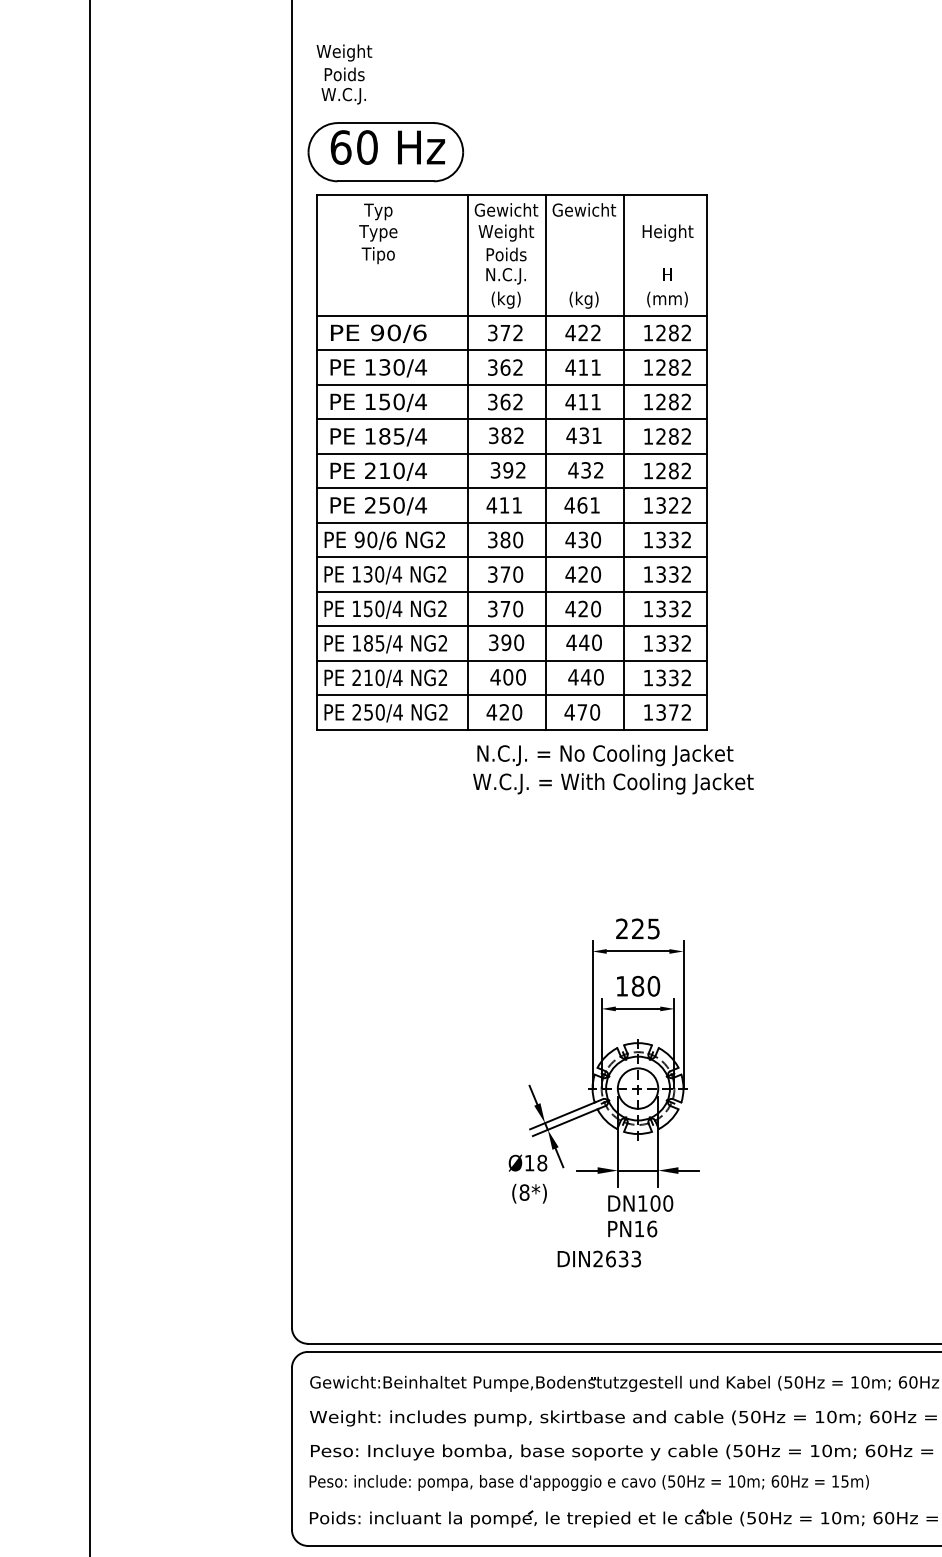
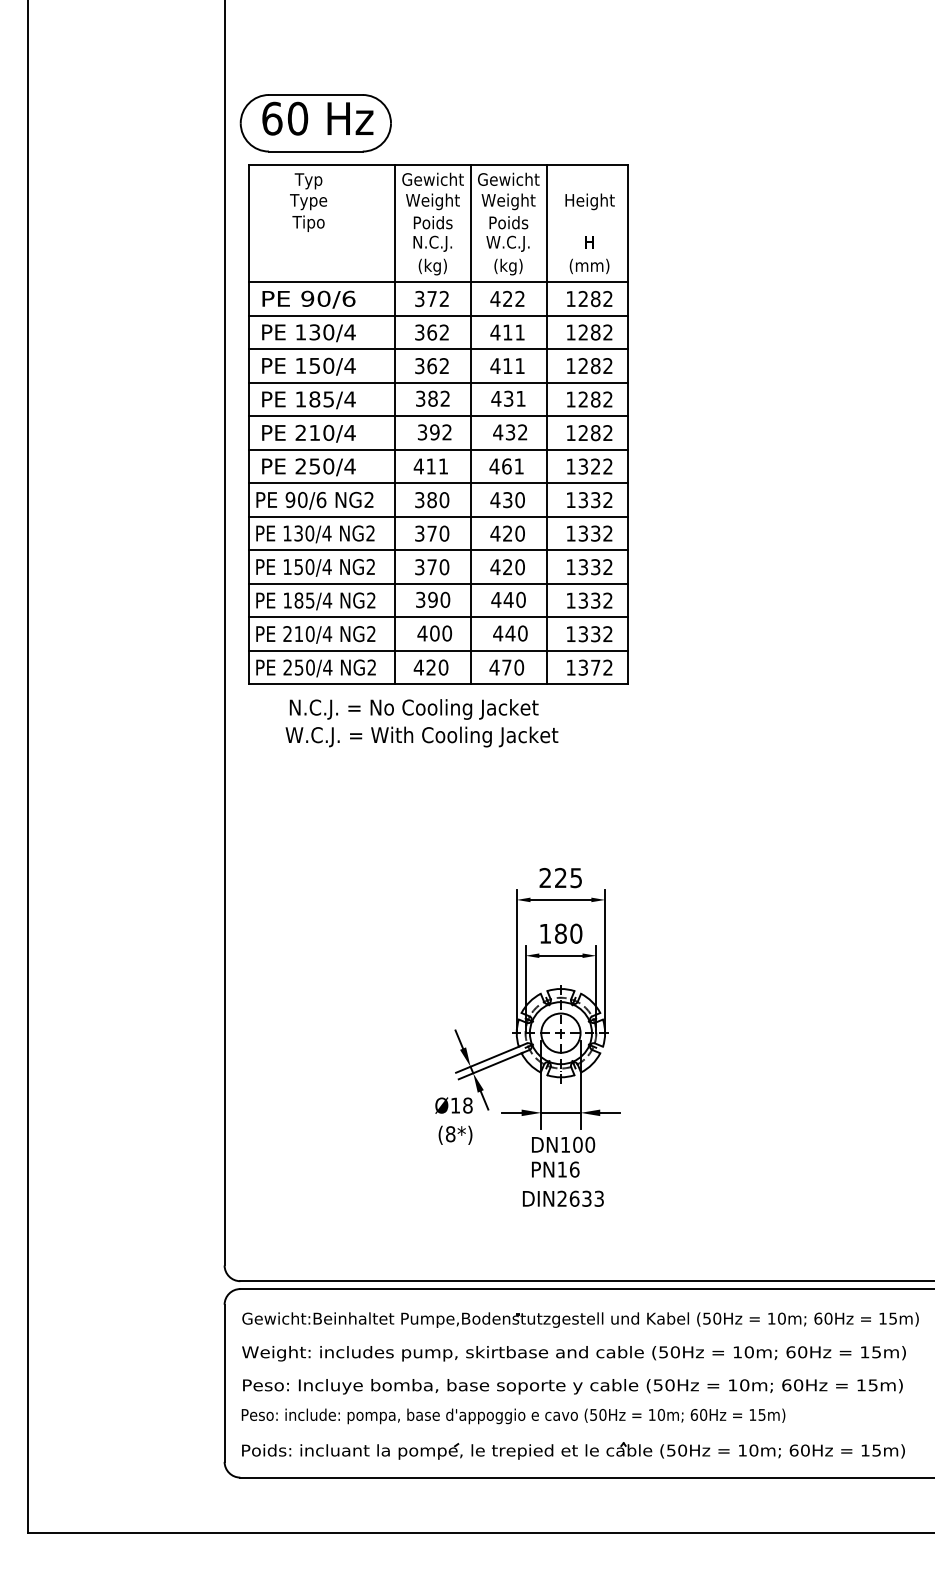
text: (344, 74) -> (508, 222), moved
text: (612, 769) -> (421, 723), moved
text: (599, 1258) -> (563, 1198), moved

